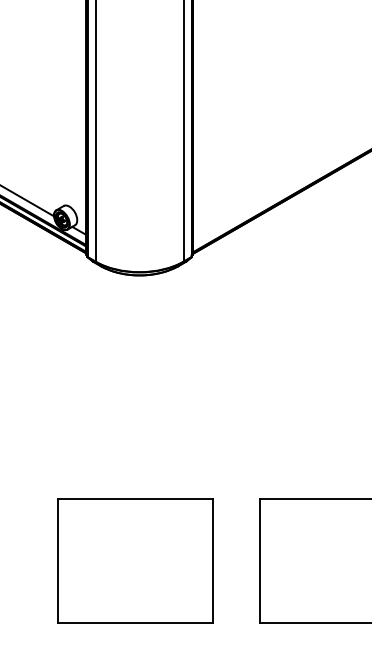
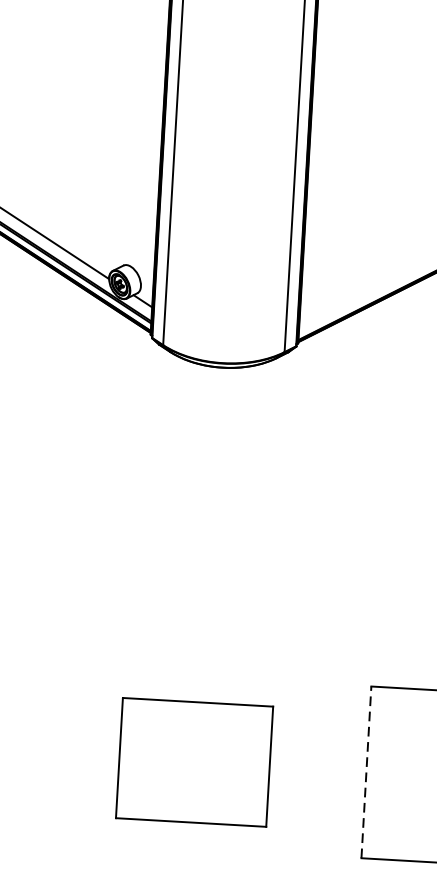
part: (135, 560) -> (194, 761), size x0.7
line: (259, 560) -> (365, 771), solid -> dashed

